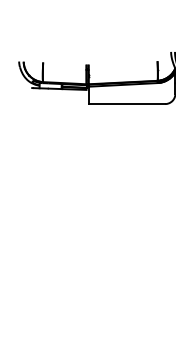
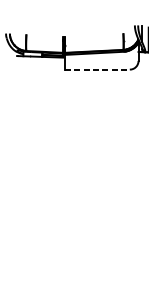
line: (127, 104) -> (97, 69), solid -> dashed

